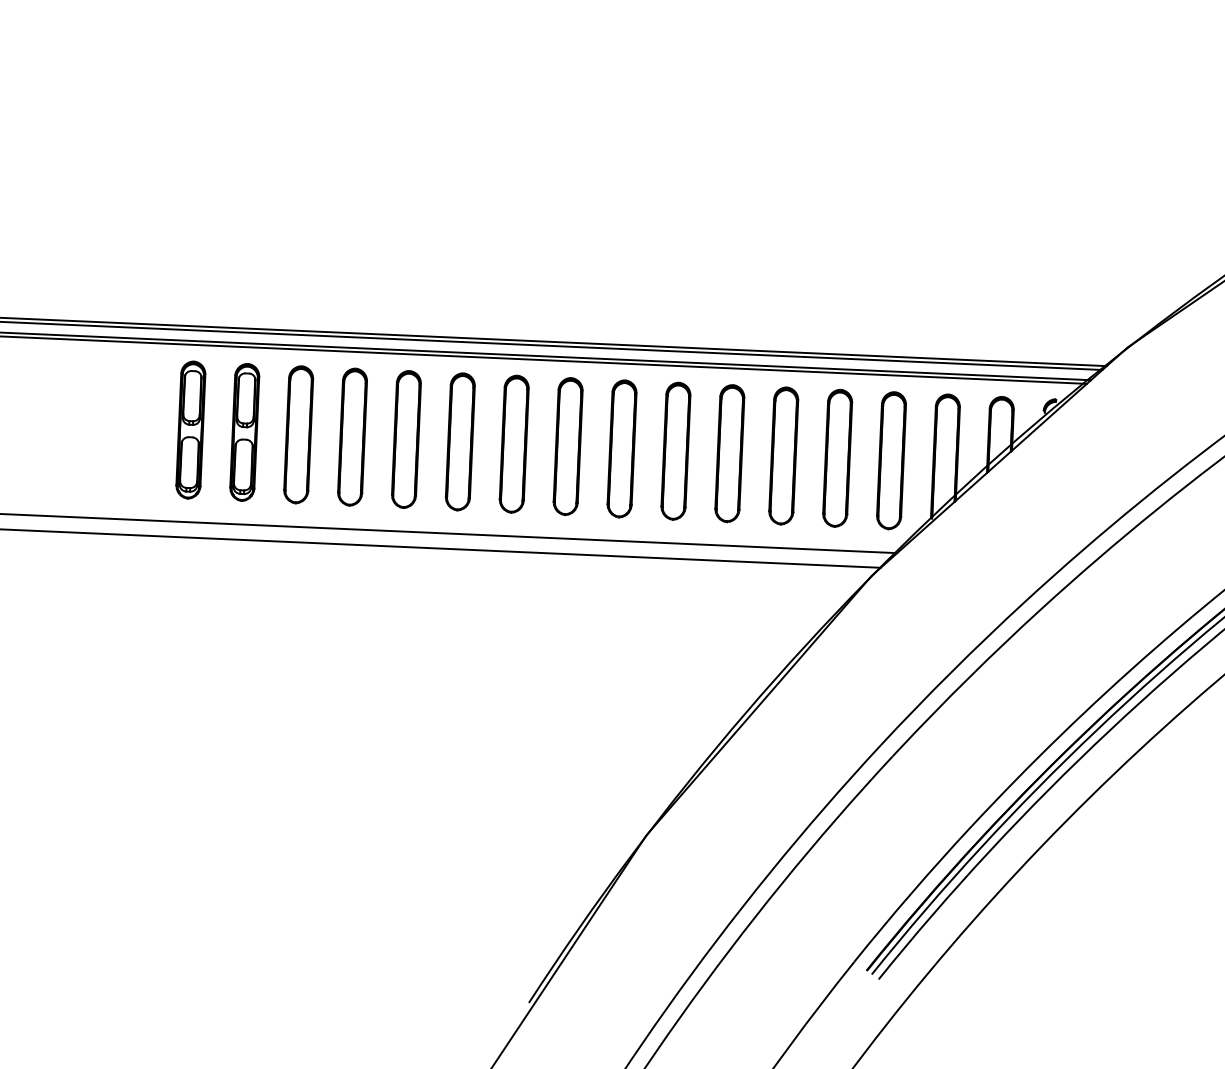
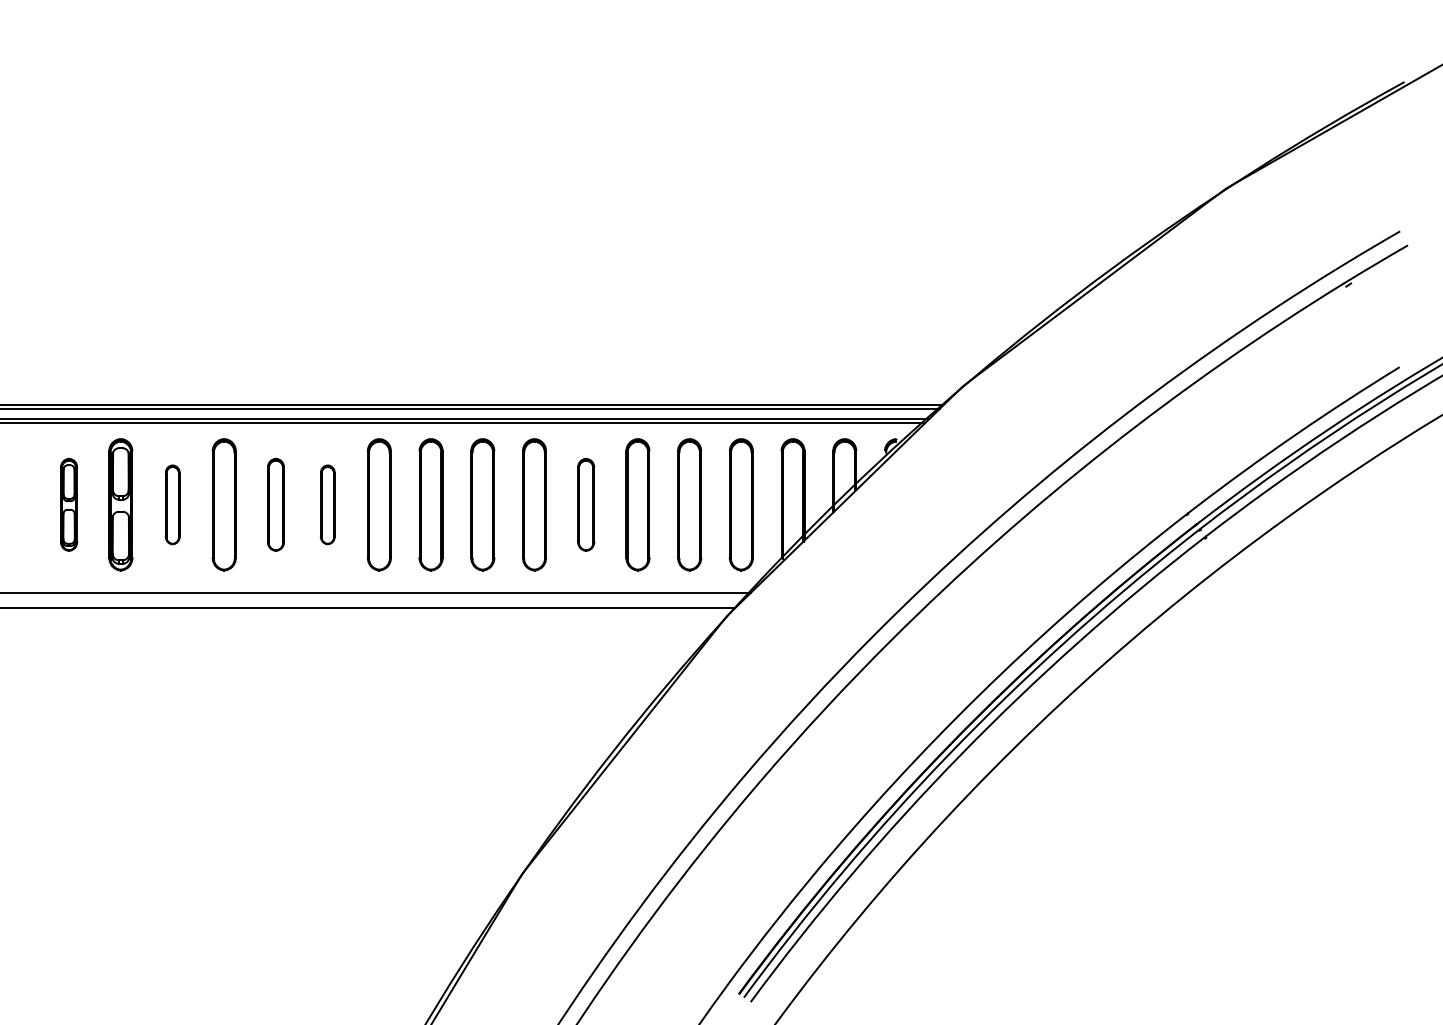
part: (190, 429) -> (68, 504), size x0.7
part: (298, 434) -> (172, 504), size x0.6
part: (405, 439) -> (275, 504), size x0.7
part: (460, 441) -> (327, 504), size x0.6
part: (729, 453) -> (585, 504), size x0.7

